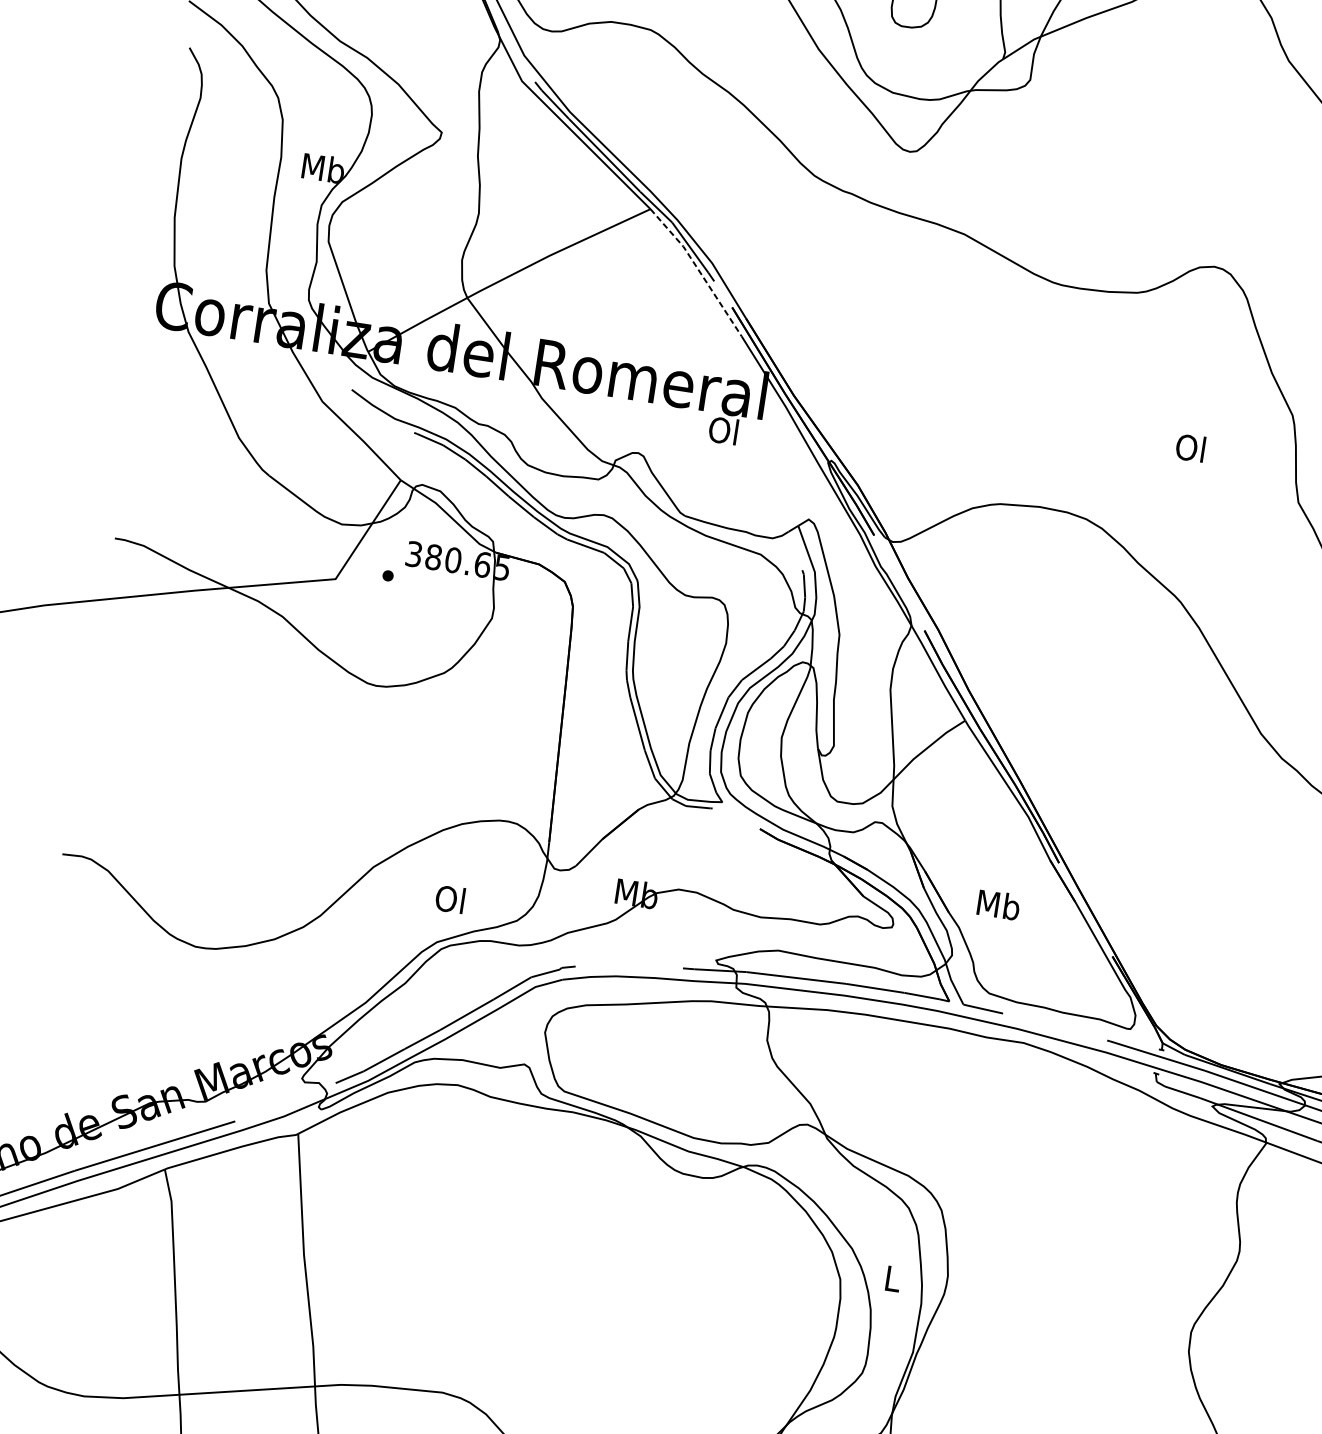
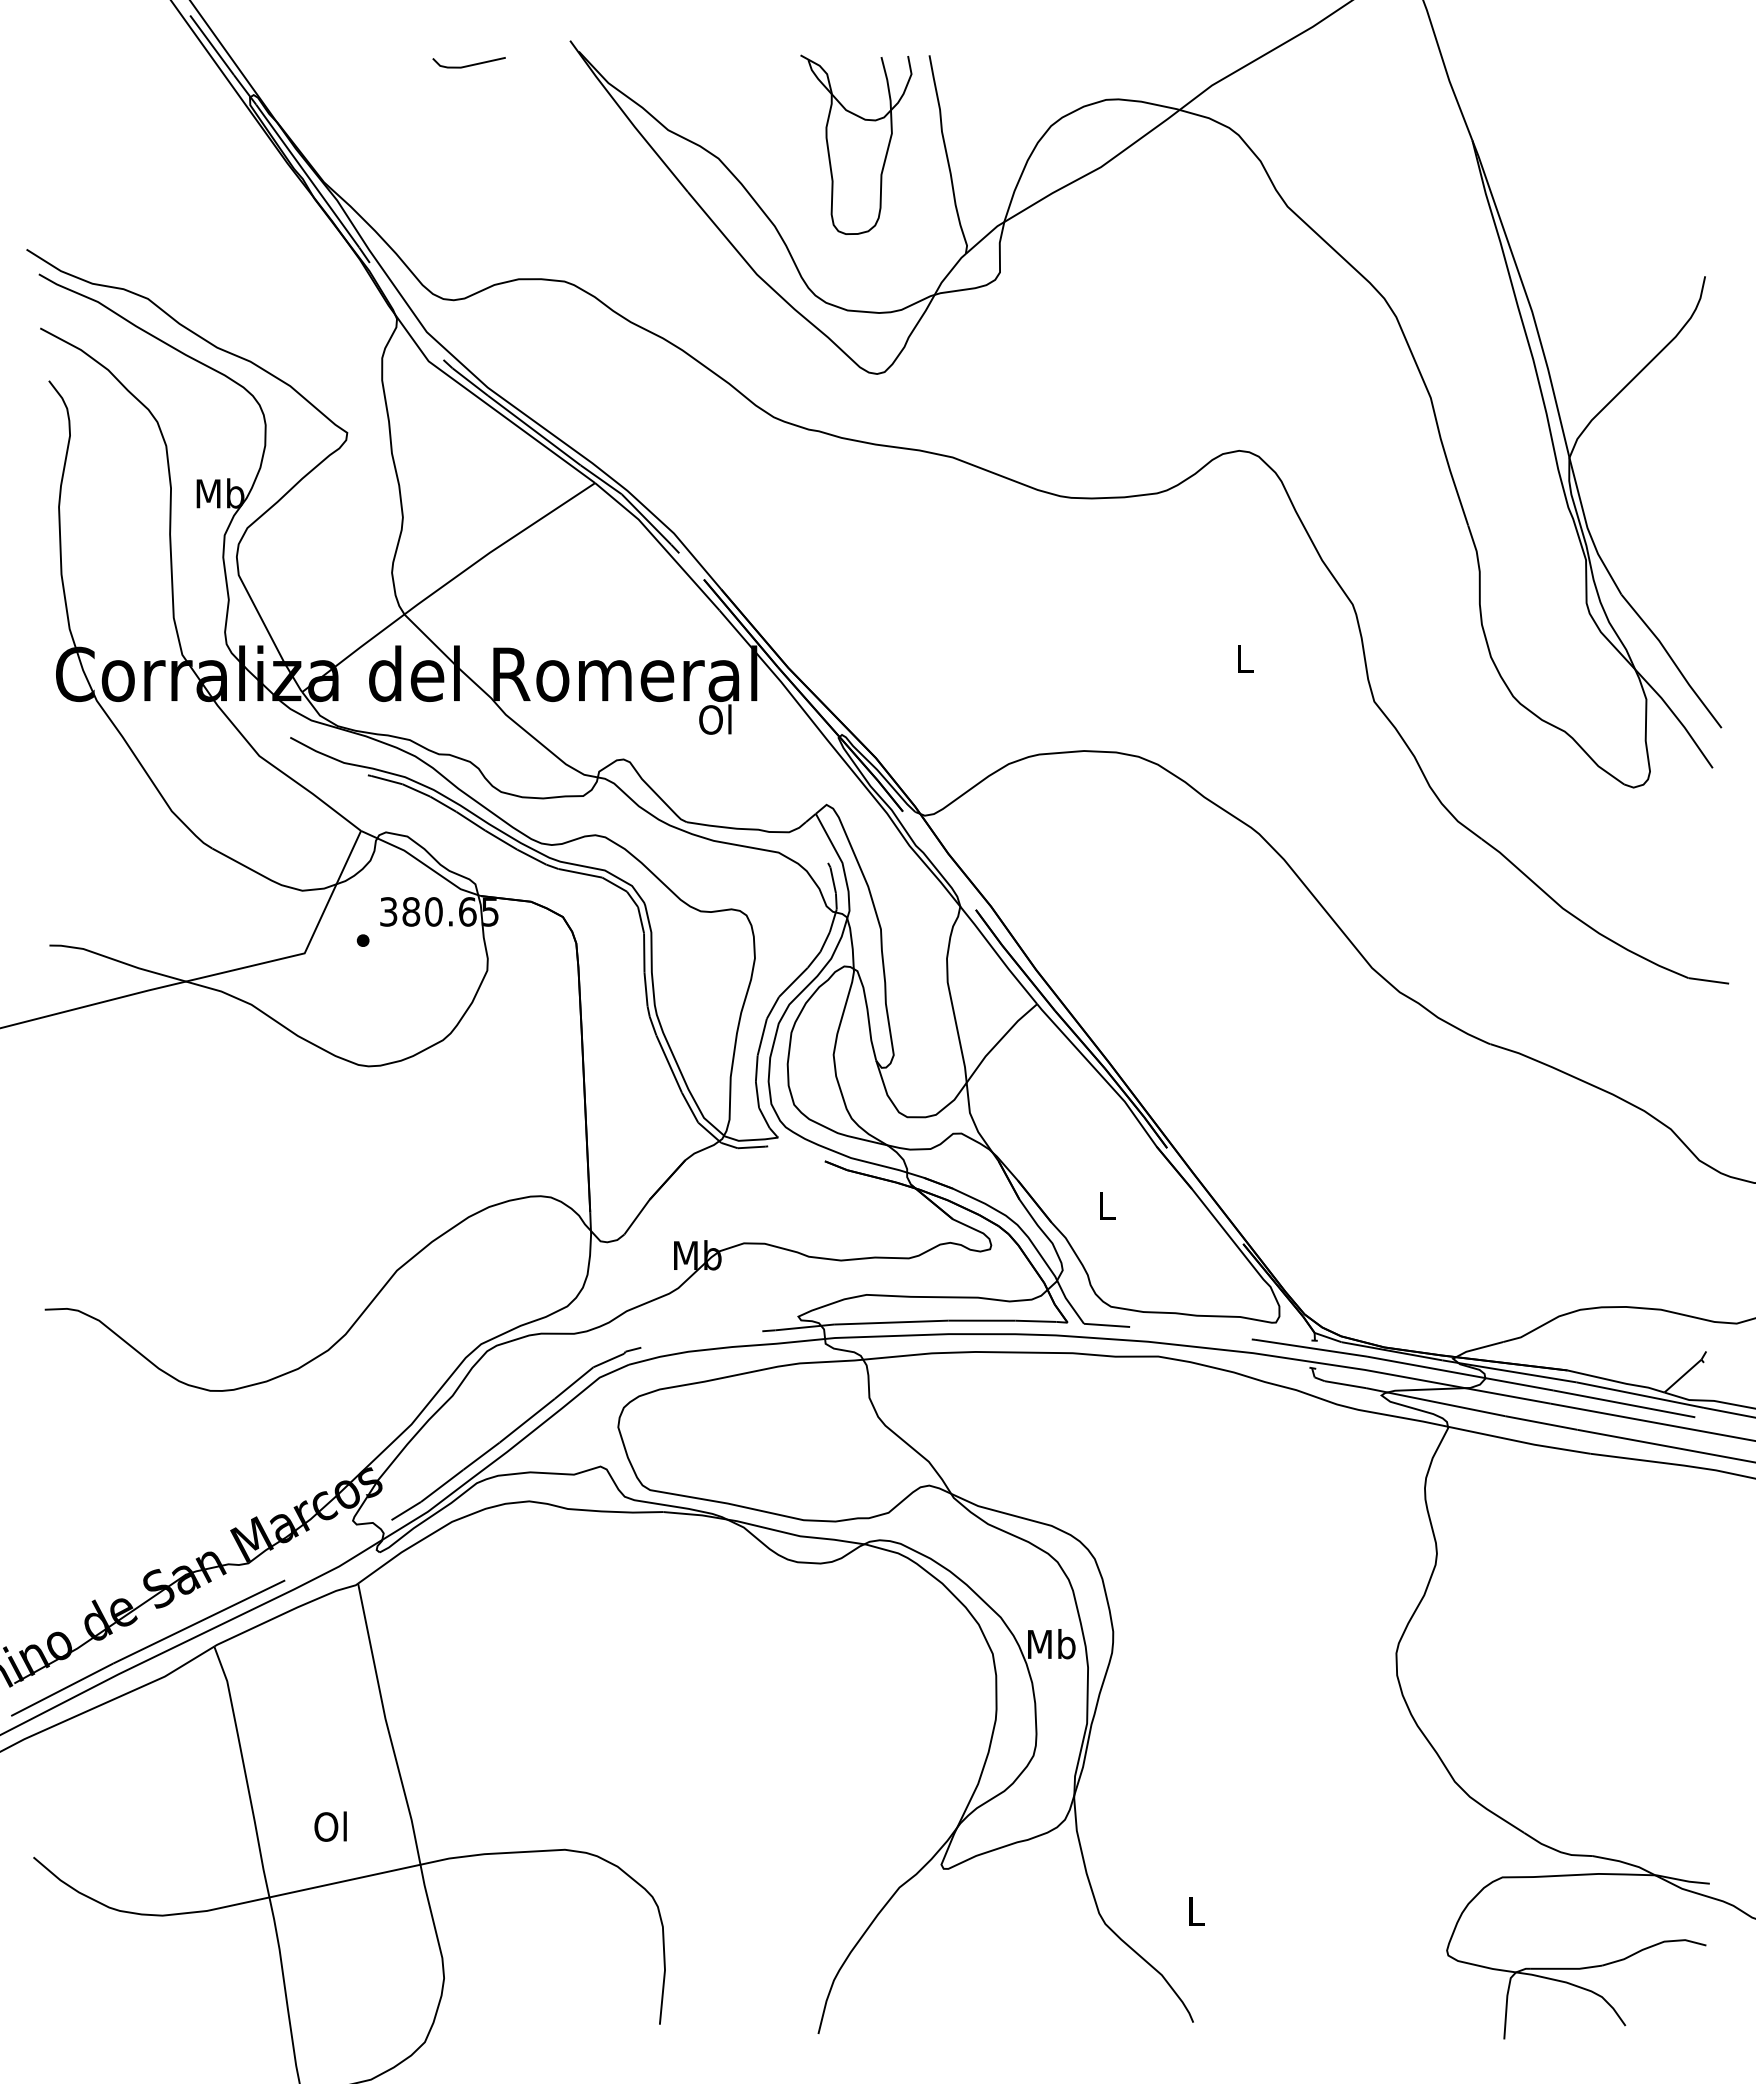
line: (698, 270) -> (659, 543), dashed -> solid
text: (1190, 447) -> (1243, 658), Ol -> L
text: (450, 899) -> (330, 1826), moved
text: (998, 904) -> (1106, 1205), Mb -> L
text: (892, 1278) -> (1051, 1644), L -> Mb

